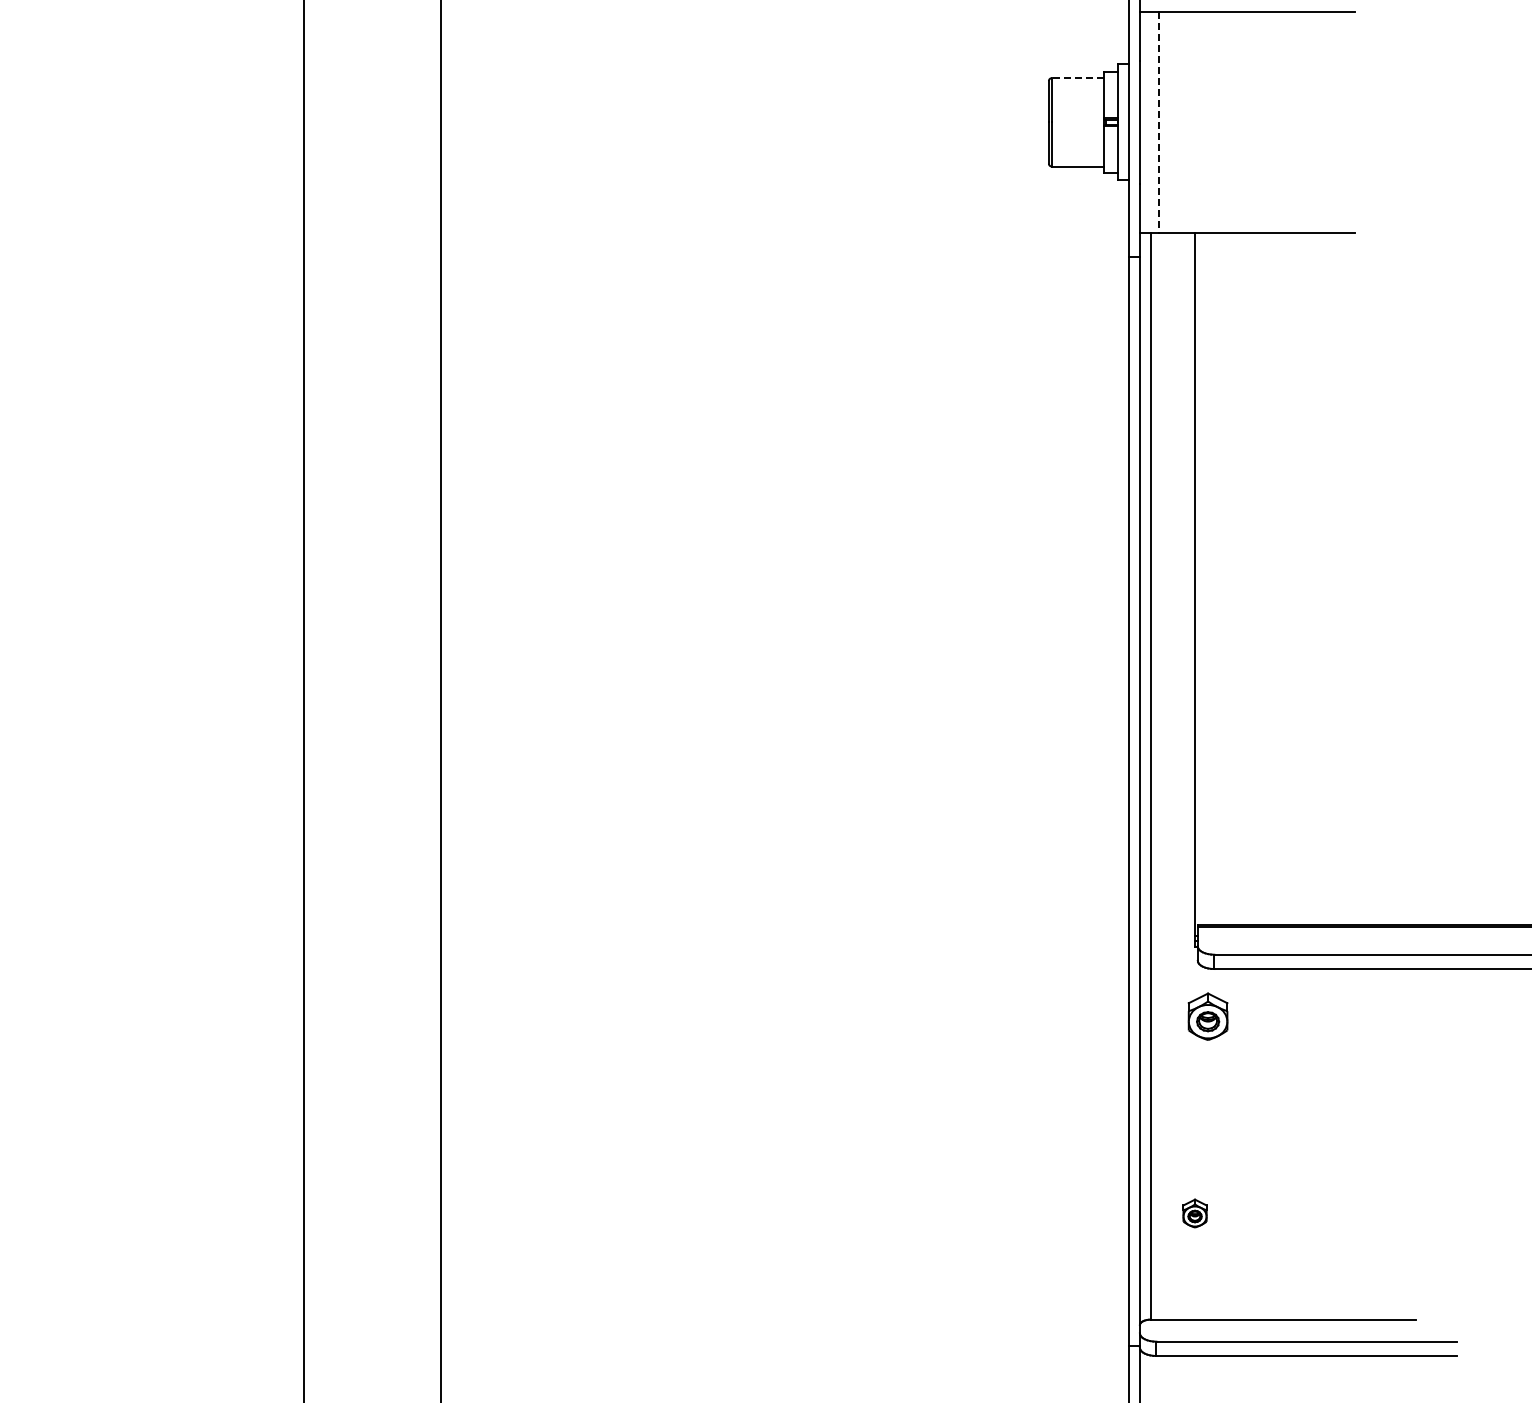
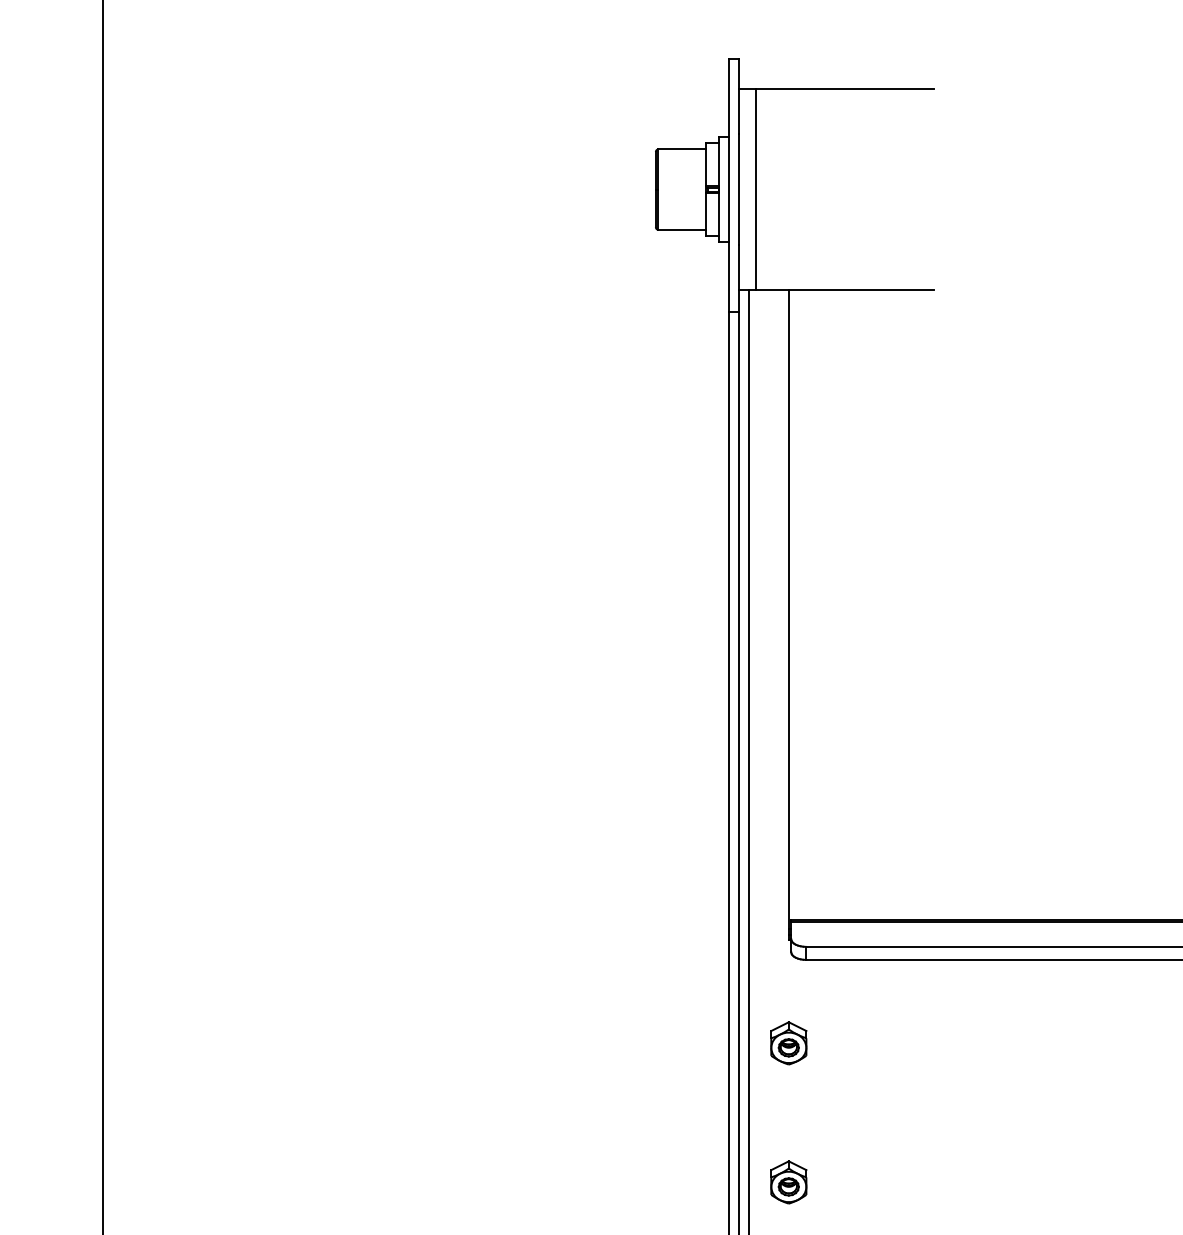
line: (1077, 78) -> (681, 149), dashed -> solid
line: (1159, 122) -> (756, 189), dashed -> solid
part: (1207, 1016) -> (788, 1043), moved
part: (1194, 1213) -> (788, 1182), size x1.67

